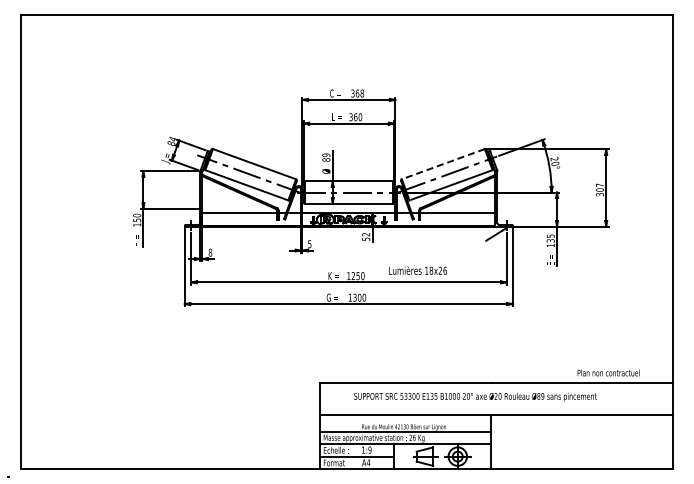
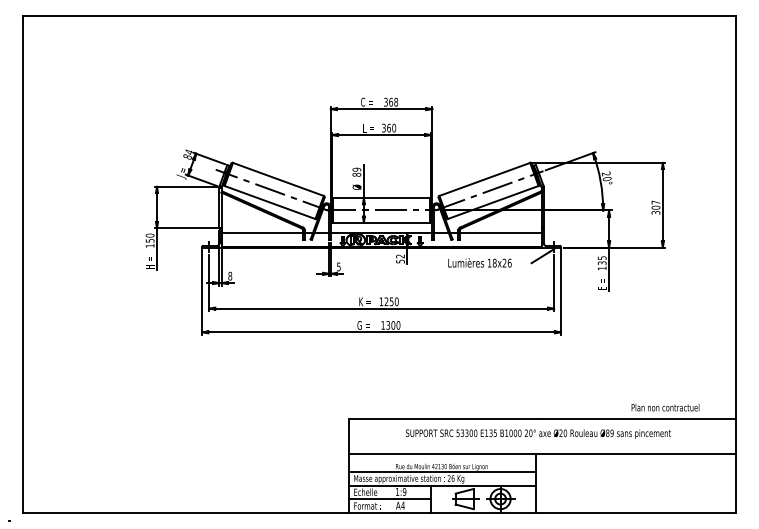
line: (442, 164) -> (483, 179), dashed -> solid
text: (417, 270) -> (479, 262), moved
text: (475, 396) -> (538, 433), moved

